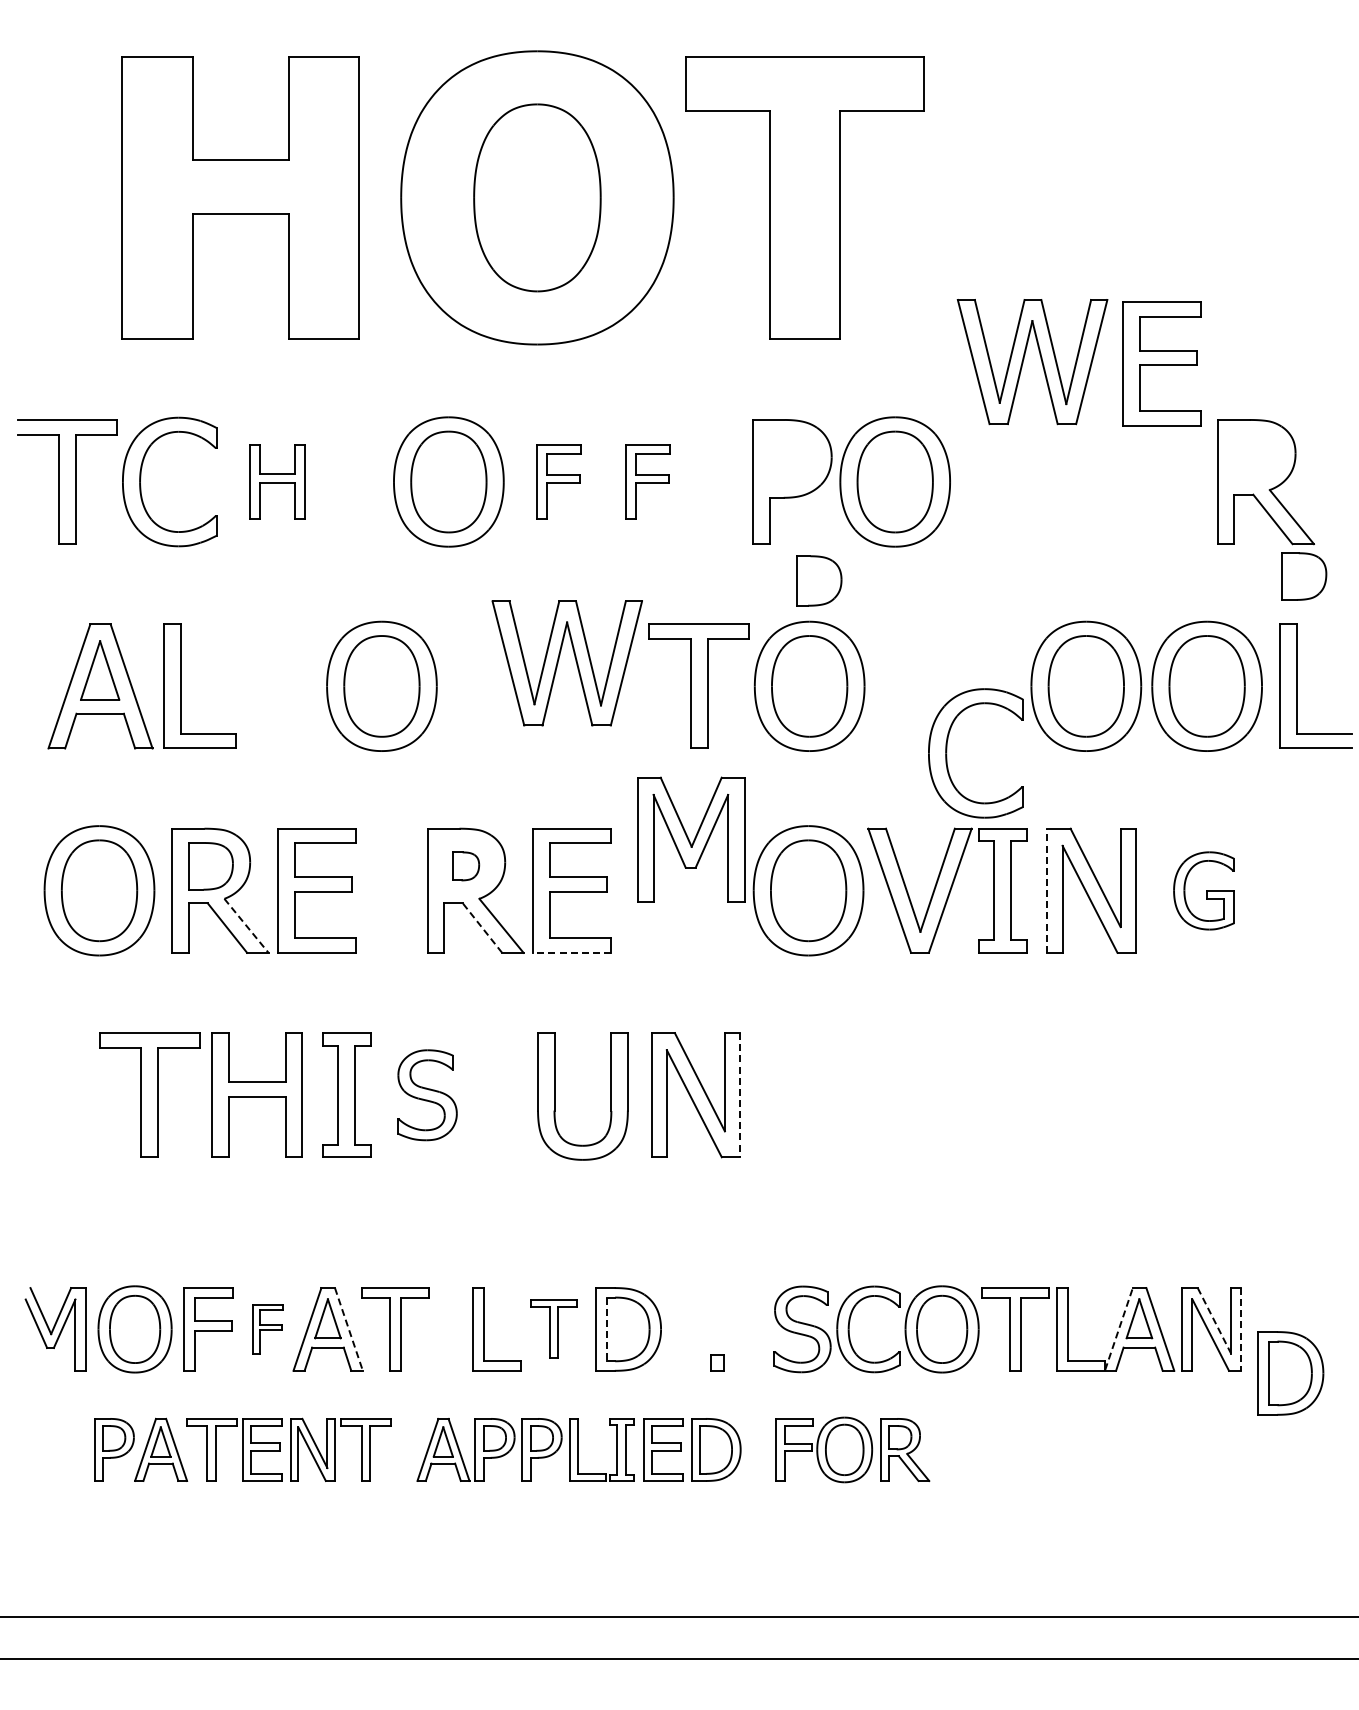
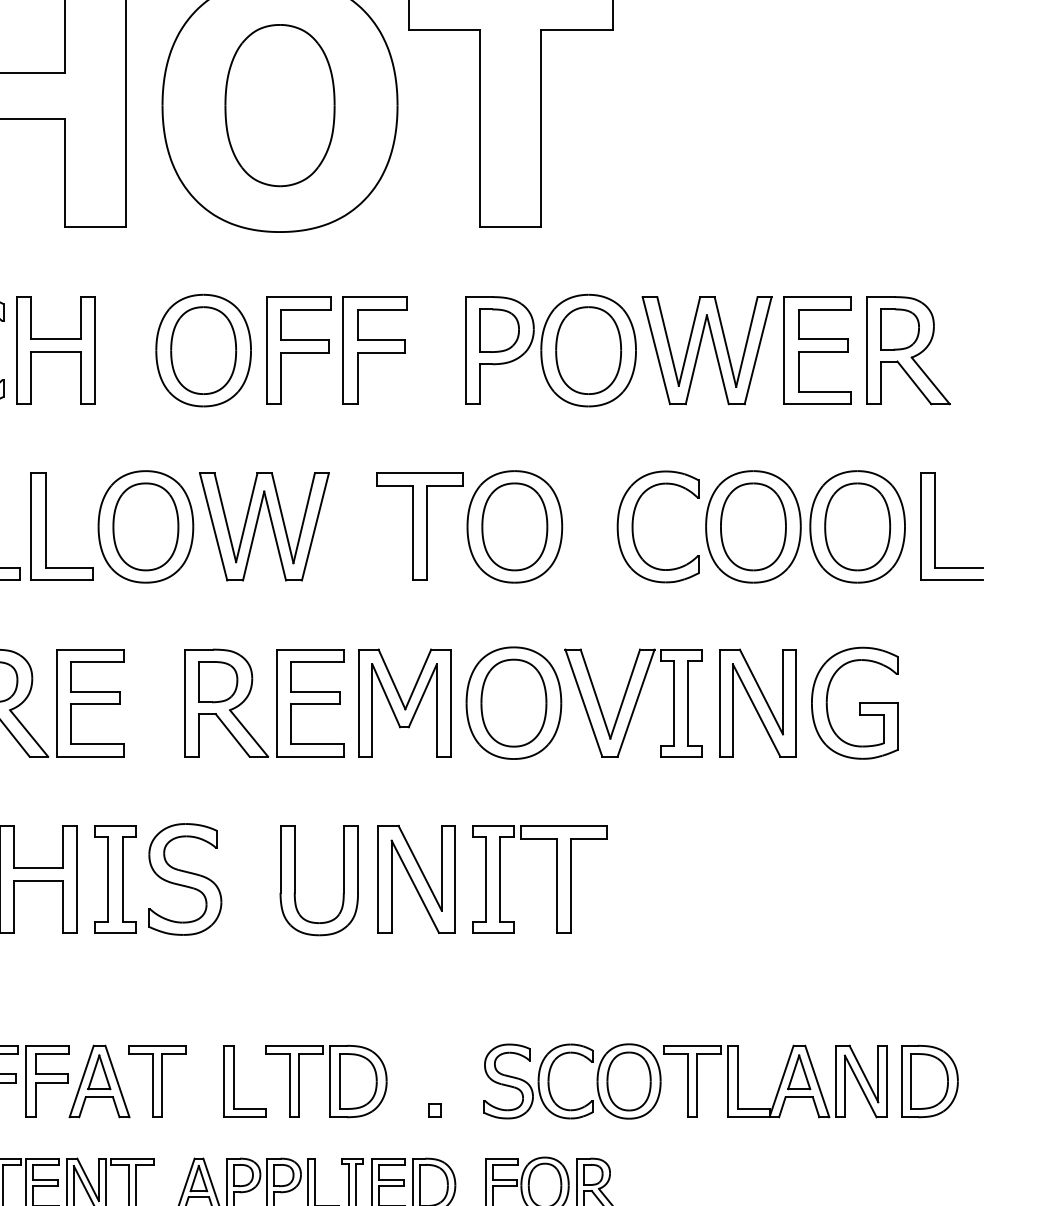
part: (1024, 359) -> (700, 348), moved
part: (1161, 363) -> (817, 350), moved
part: (277, 481) -> (55, 350), size x1.67
part: (558, 481) -> (298, 350), size x1.67
part: (647, 481) -> (374, 350), size x1.67
part: (1304, 576) -> (900, 329), moved
part: (819, 580) -> (500, 330), moved
part: (558, 663) -> (256, 526), moved
part: (266, 685) -> (46, 526), added
part: (947, 753) -> (633, 526), moved
part: (691, 839) -> (405, 702), moved
part: (465, 866) -> (218, 682), size x1.67
line: (1047, 890) -> (719, 702), dashed -> solid
part: (1203, 890) -> (854, 702), size x1.67
line: (246, 925) -> (29, 733), dashed -> solid
line: (482, 928) -> (232, 735), dashed -> solid
line: (572, 952) -> (310, 756), dashed -> solid
part: (857, 1094) -> (556, 878), added
part: (427, 1095) -> (185, 879), size x1.43
line: (740, 1095) -> (455, 879), dashed -> solid
line: (1214, 1320) -> (864, 1073), dashed -> solid
line: (1119, 1328) -> (782, 1080), dashed -> solid
part: (267, 1329) -> (47, 1081), size x1.67
line: (348, 1329) -> (117, 1081), dashed -> solid
part: (553, 1329) -> (293, 1081), size x1.43
line: (606, 1329) -> (339, 1081), dashed -> solid
line: (1241, 1329) -> (887, 1081), dashed -> solid
part: (1290, 1373) -> (929, 1081), moved

